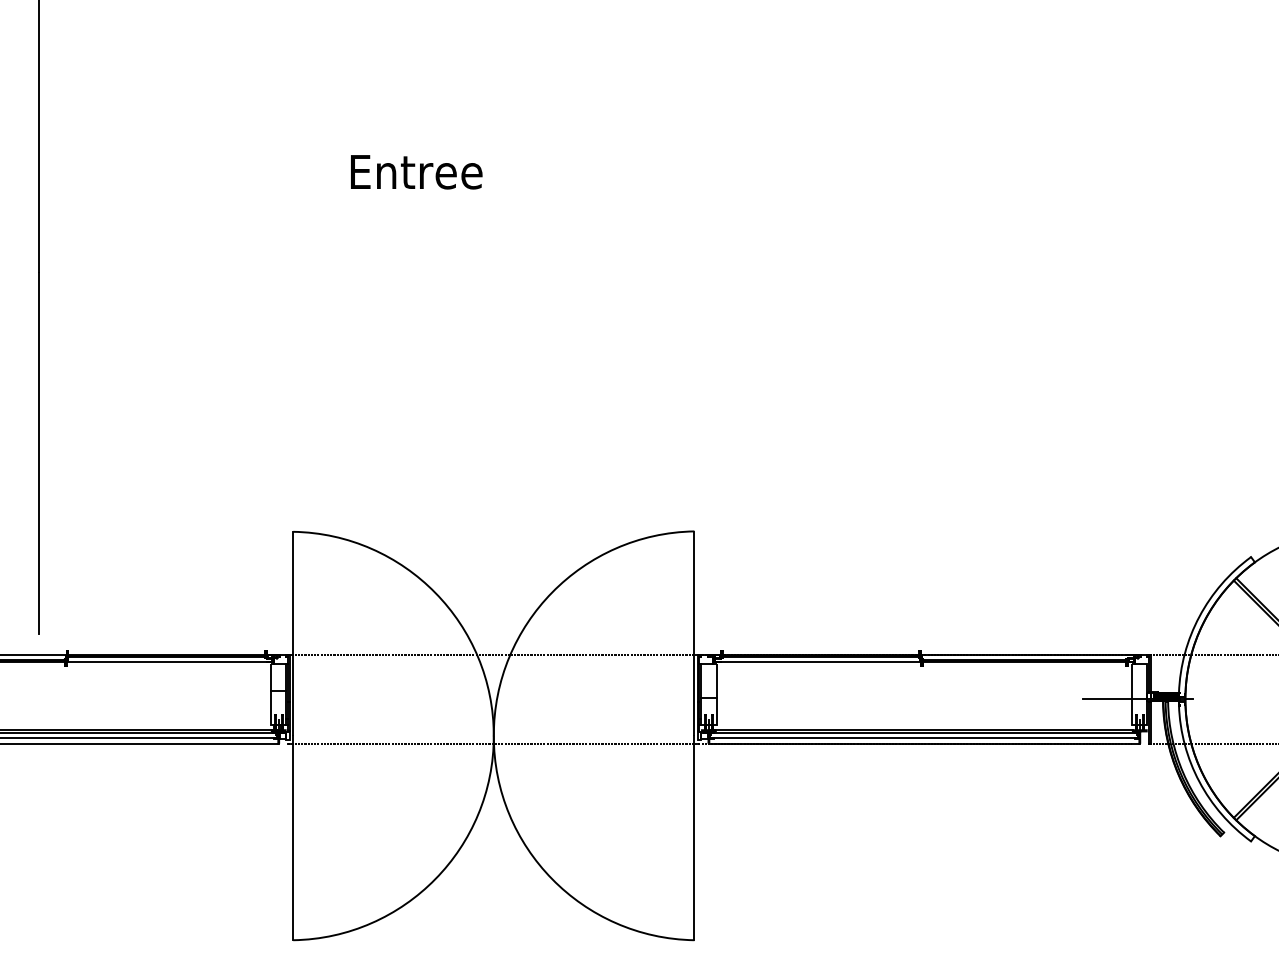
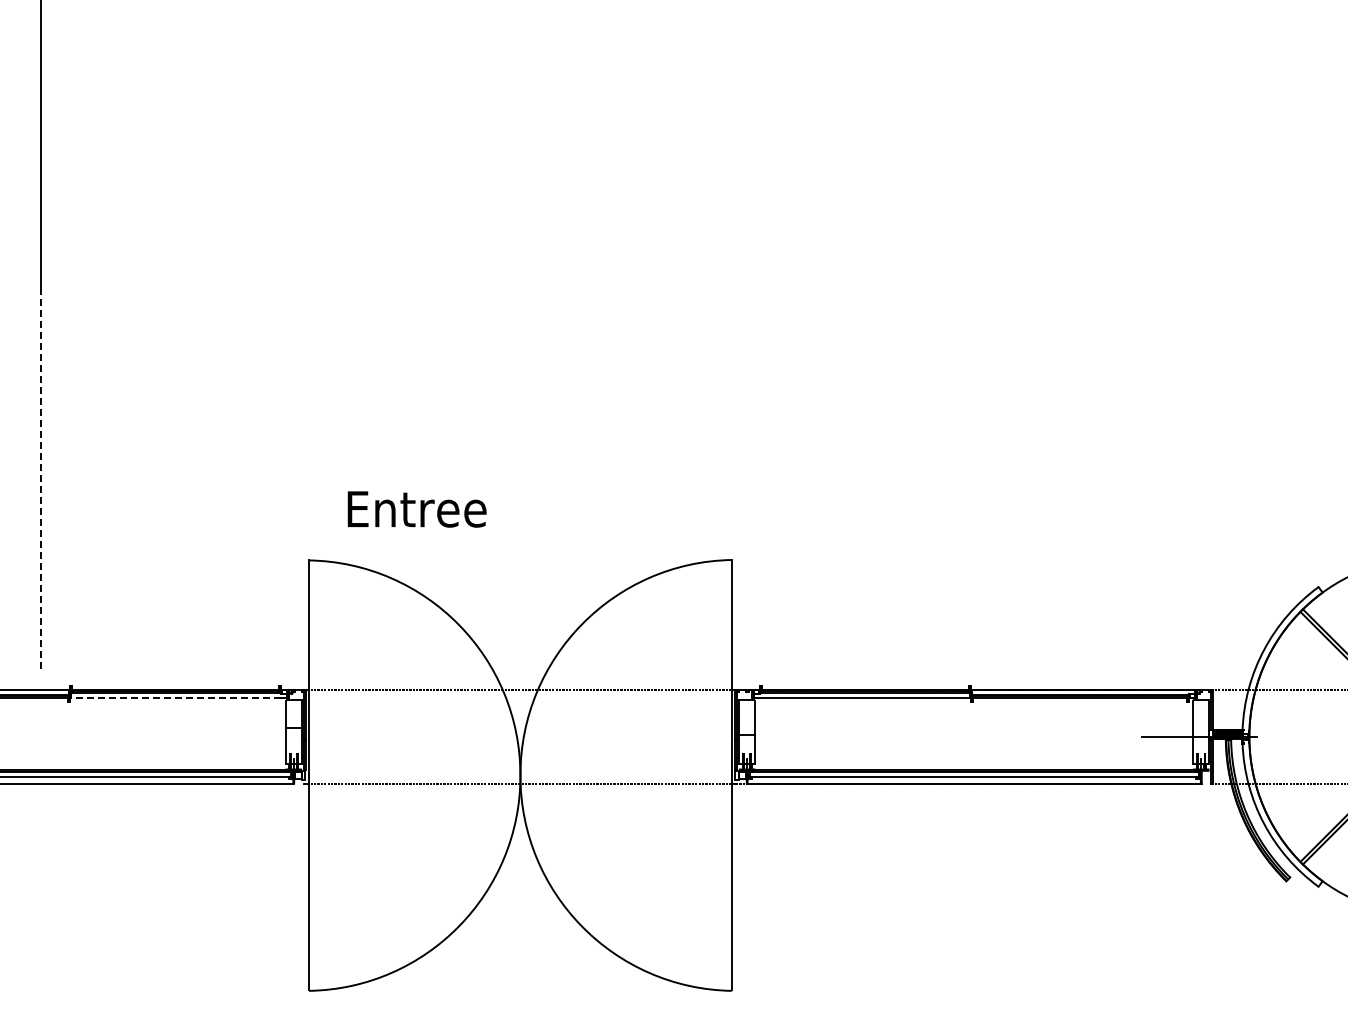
text: (416, 172) -> (416, 509), moved
line: (38, 453) -> (40, 477), solid -> dashed
line: (166, 661) -> (175, 697), solid -> dashed

